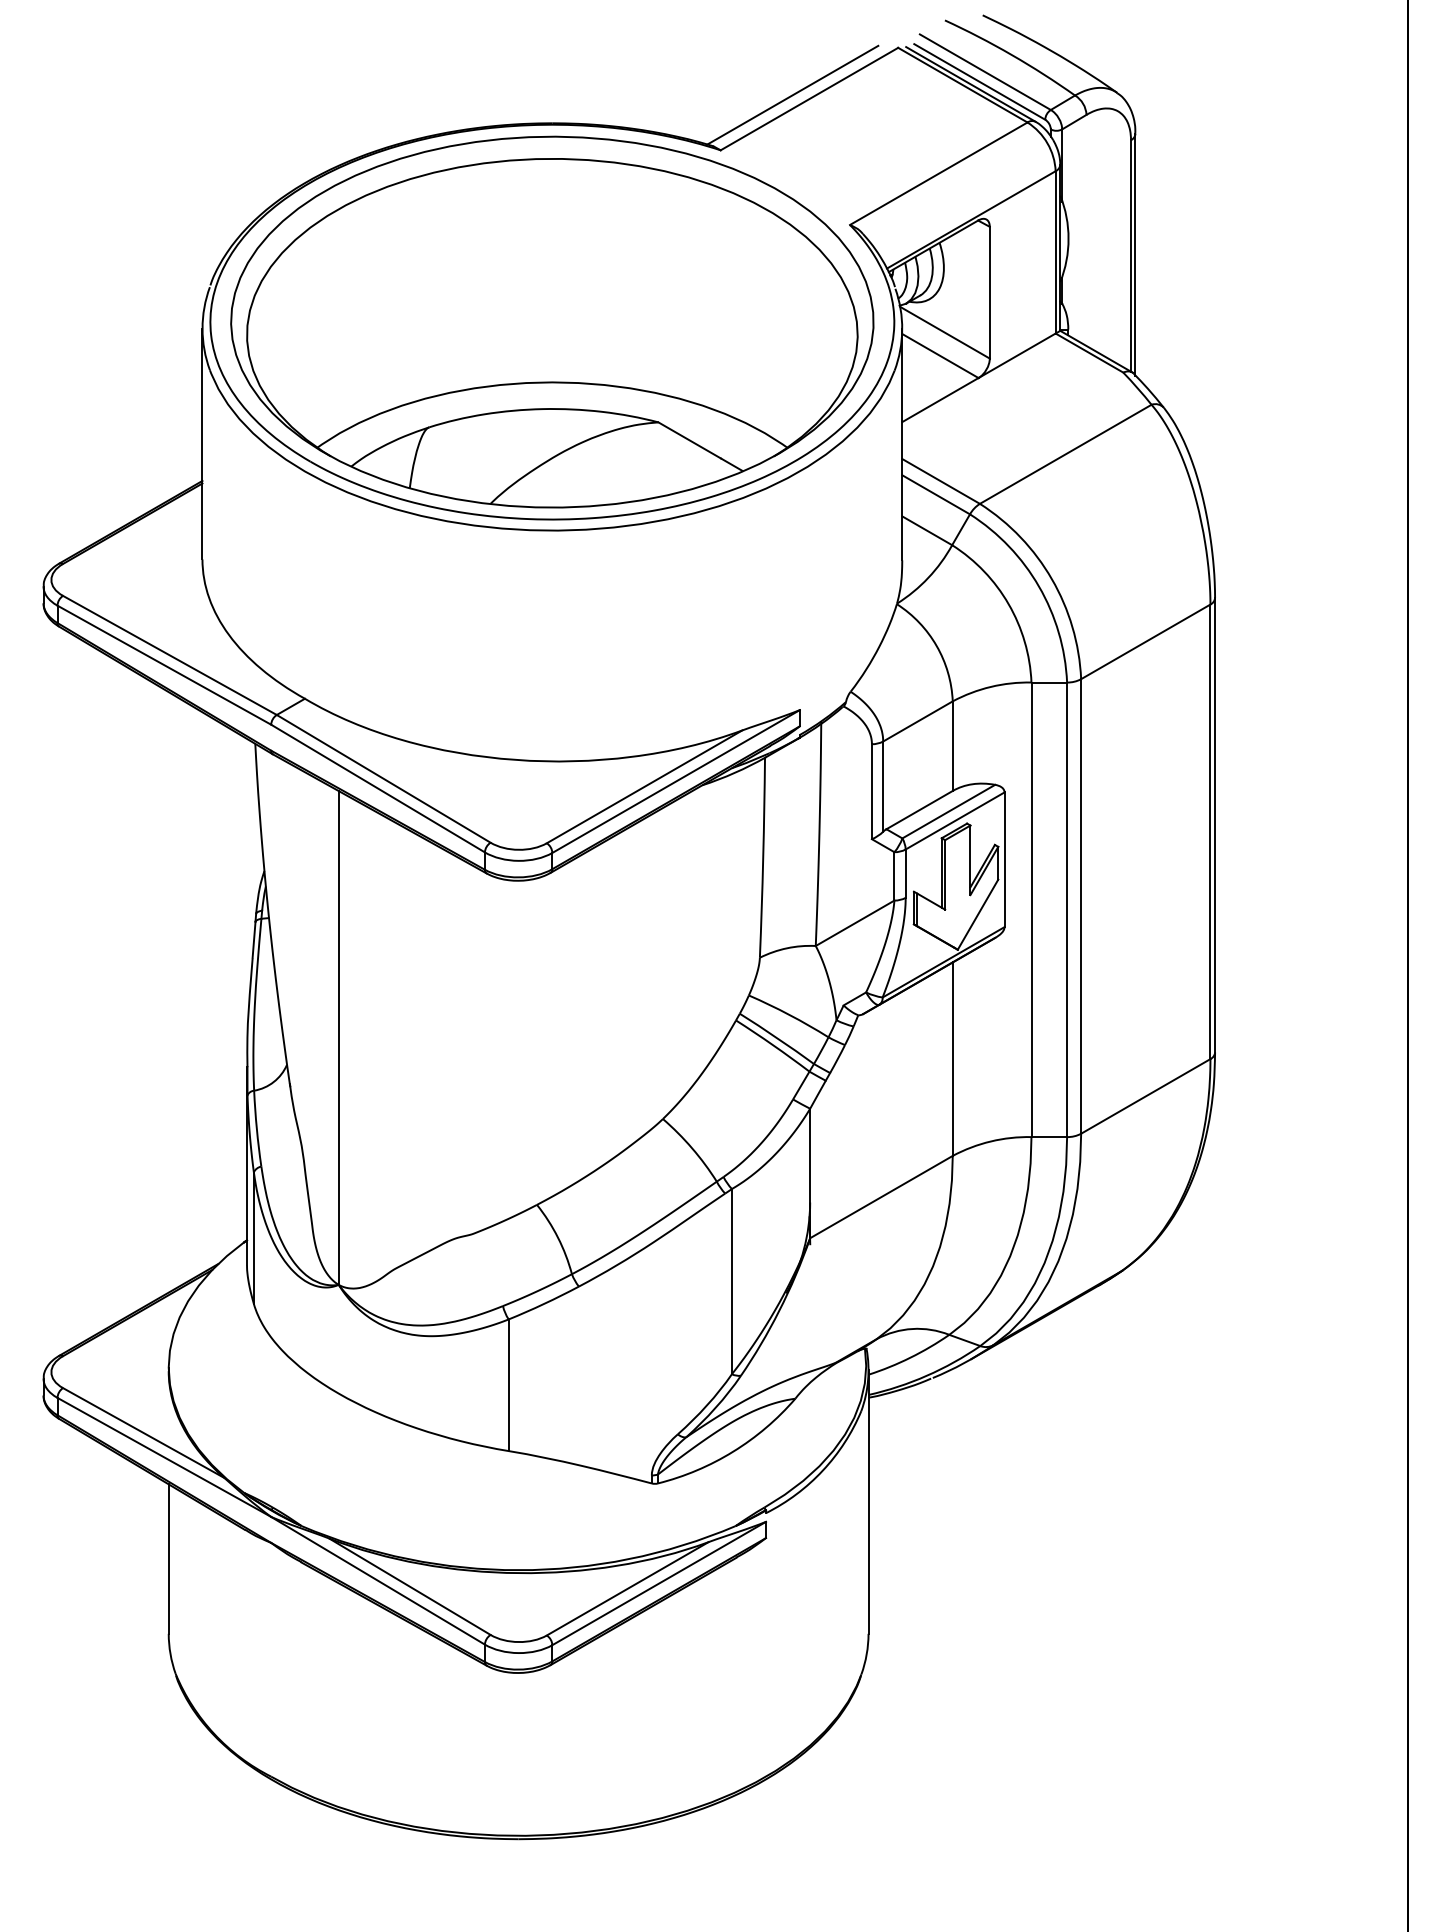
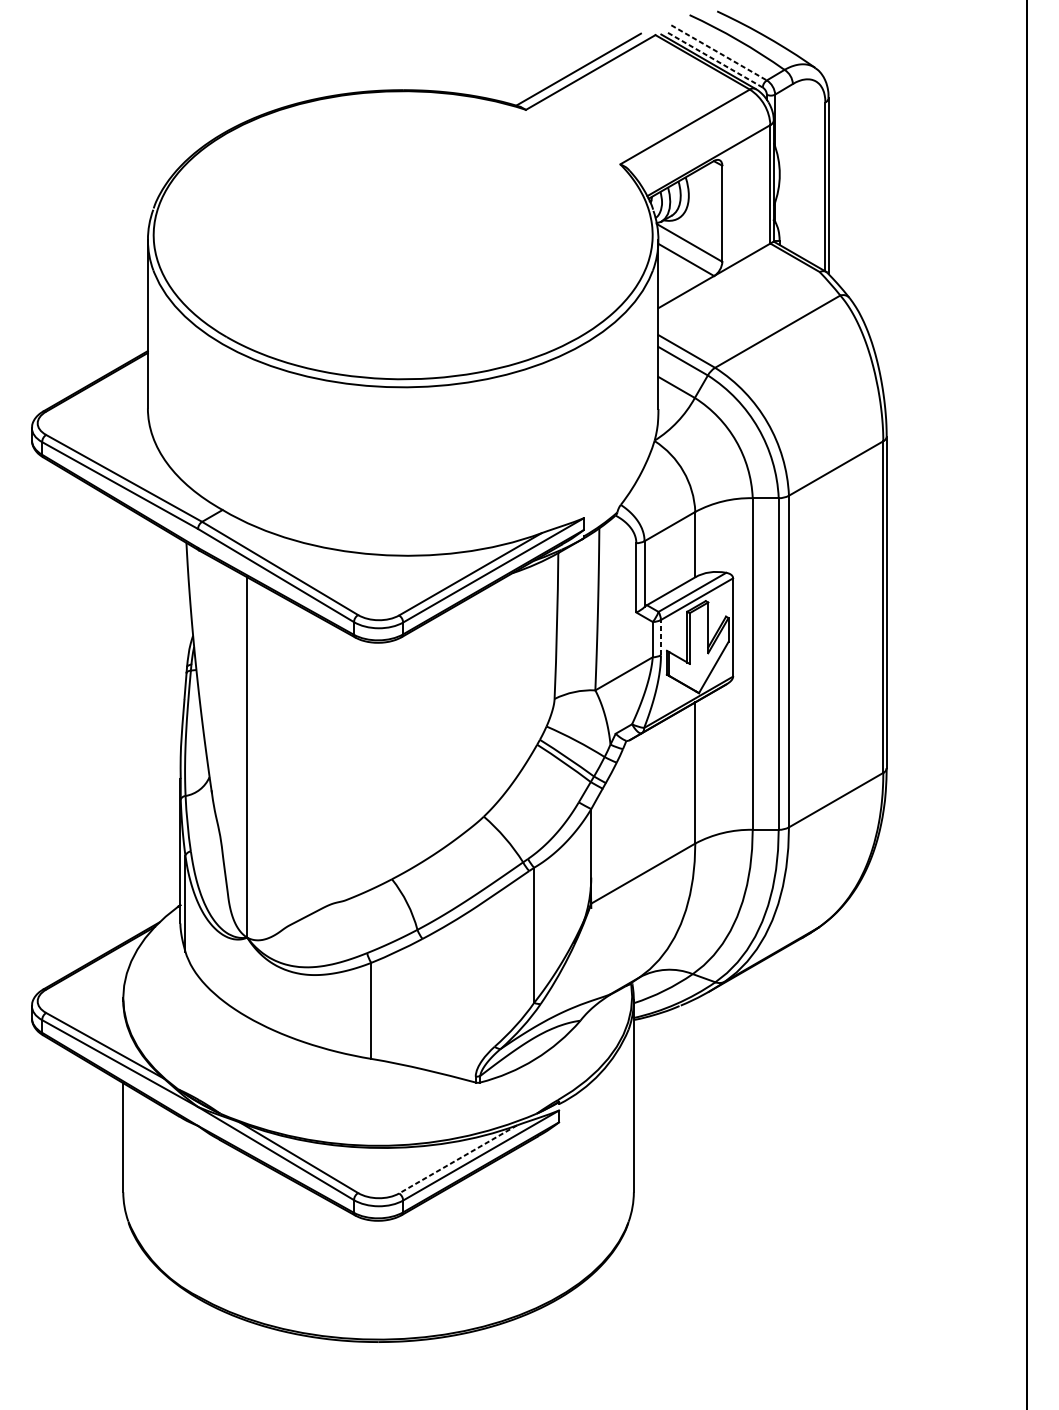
line: (985, 72) -> (719, 53), solid -> dashed
line: (979, 81) -> (714, 59), solid -> dashed
part: (552, 321) -> (403, 234), removed
line: (905, 873) -> (660, 637), solid -> dashed
line: (627, 1589) -> (457, 1159), solid -> dashed

